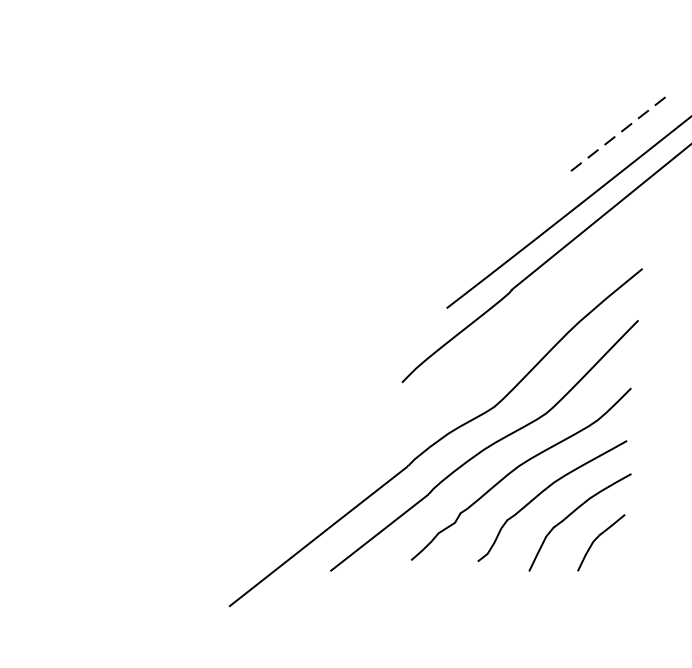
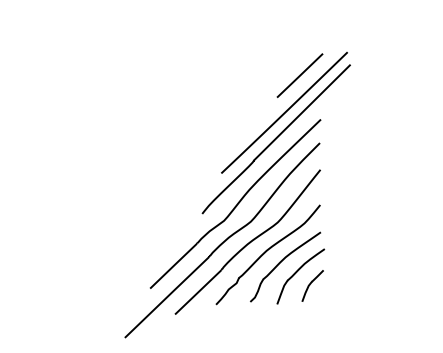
line: (615, 136) -> (299, 76), dashed -> solid
curve: (469, 371) -> (236, 204), added

